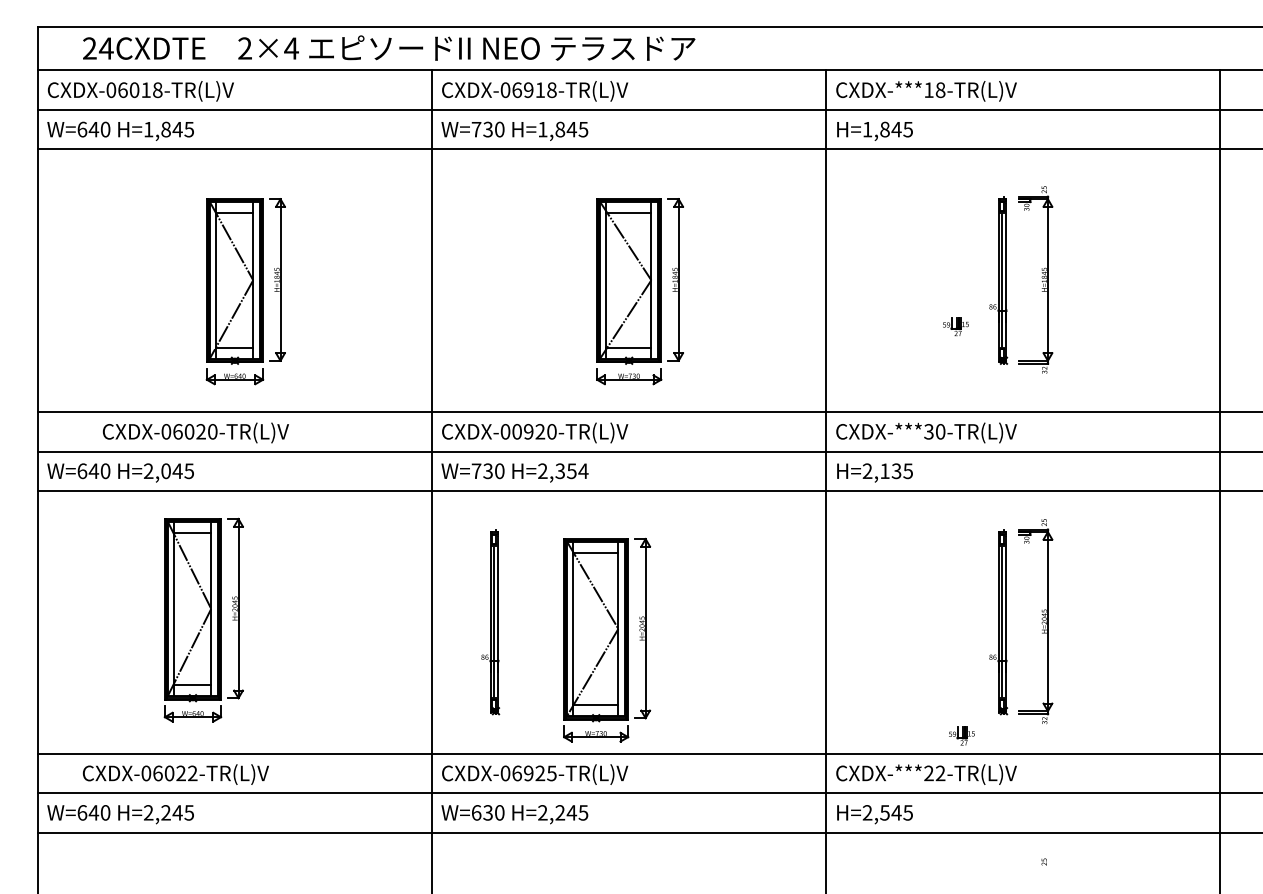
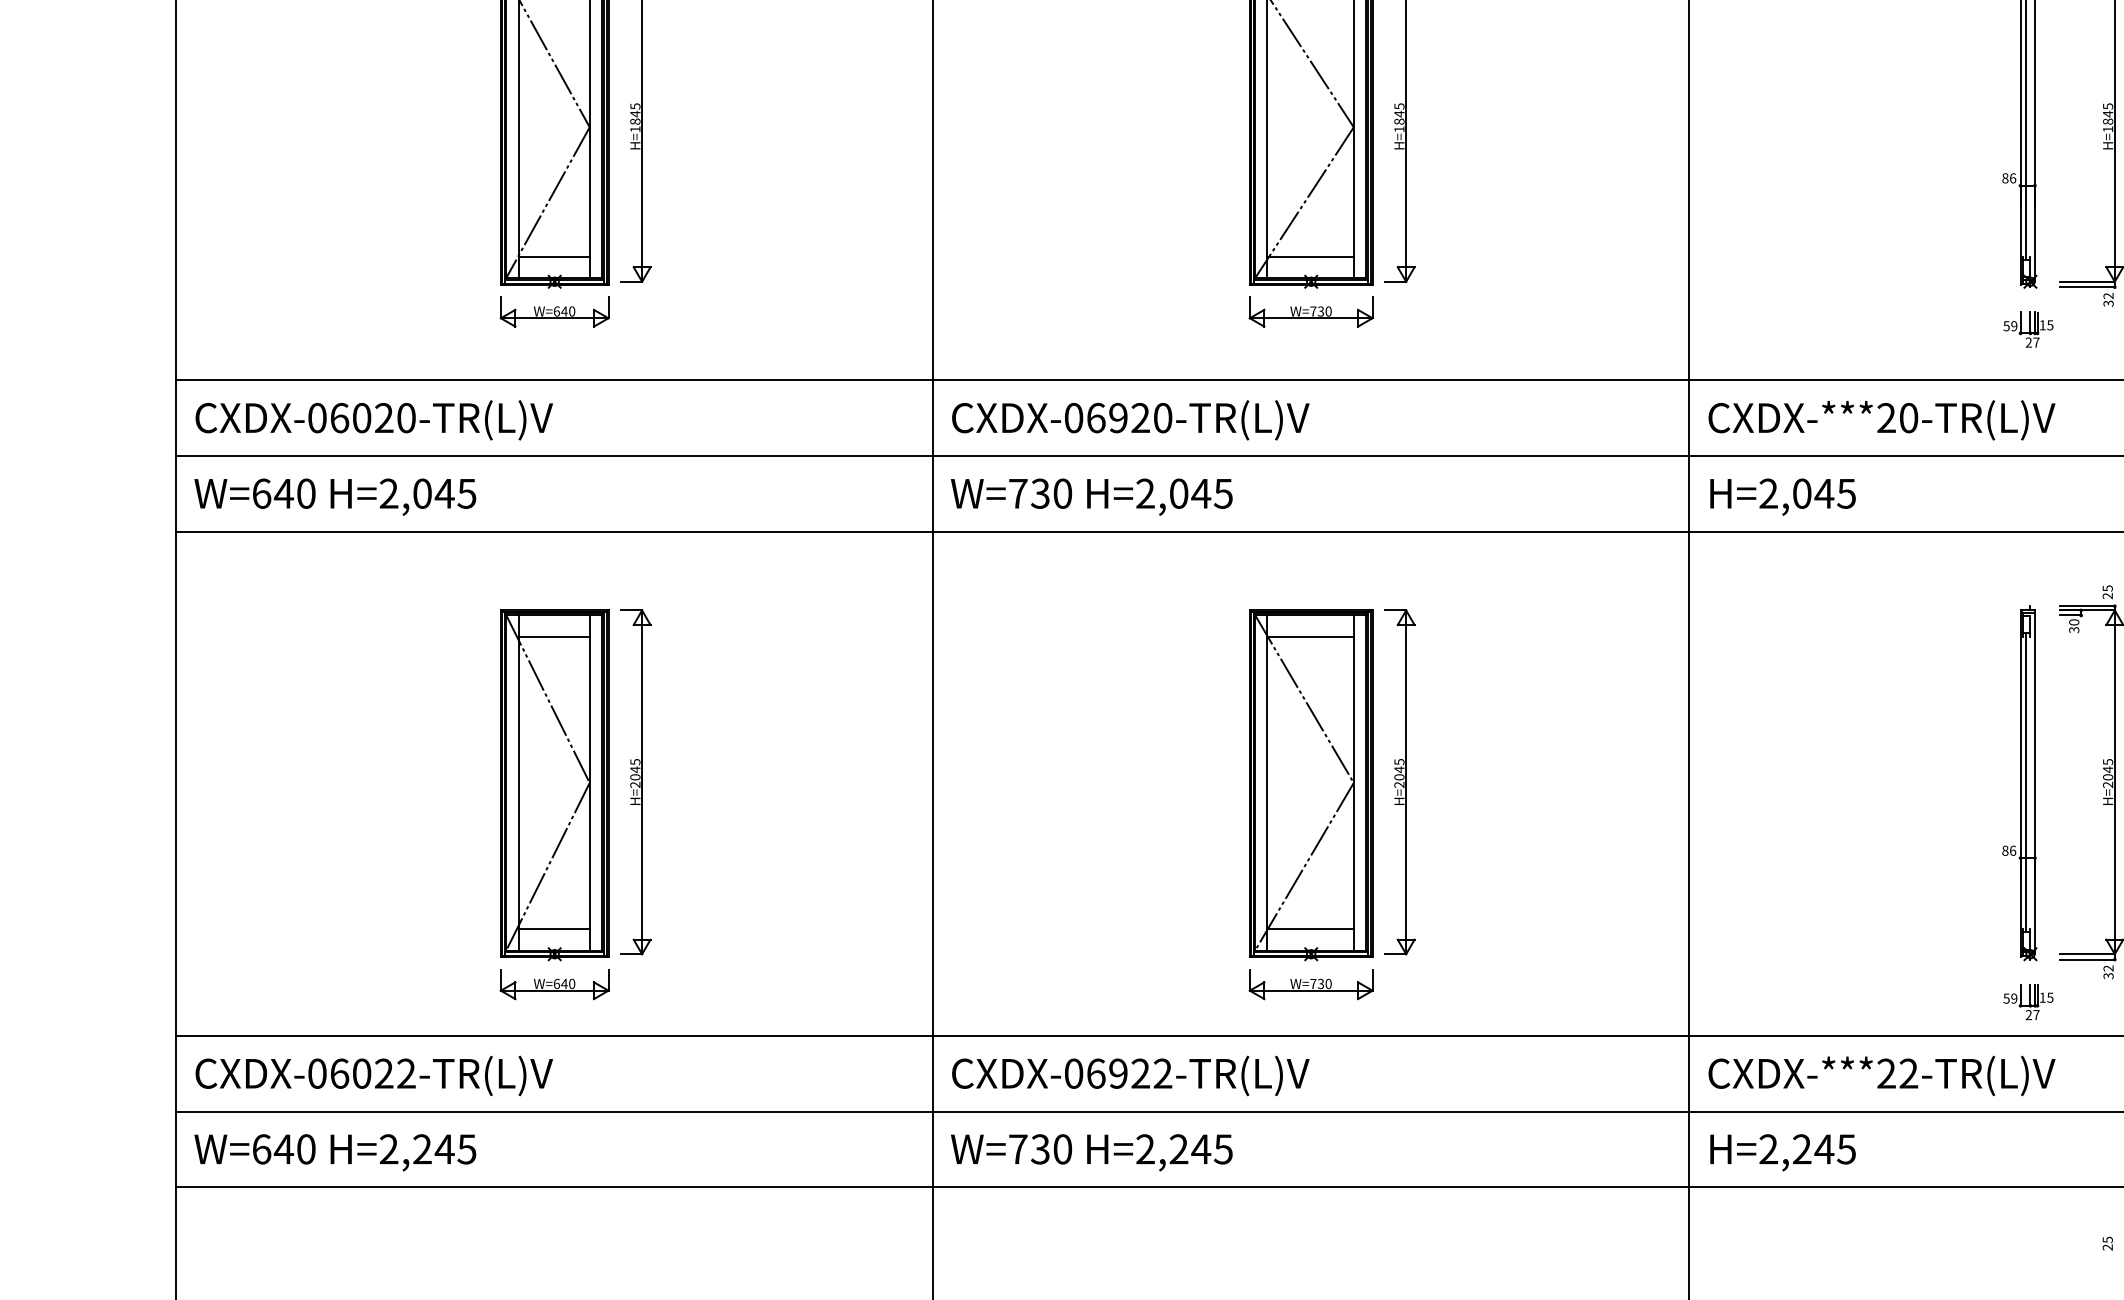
part: (955, 326) -> (2027, 329), moved
text: (517, 431) -> (1096, 417), CXDX-00920-TR(L)V -> CXDX-06920-TR(L)V
text: (928, 431) -> (1885, 417), CXDX-***30-TR(L)V -> CXDX-***20-TR(L)V
text: (195, 432) -> (373, 419), moved
text: (571, 471) -> (1200, 494), H=2,354 -> H=2,045
text: (890, 471) -> (1812, 494), H=2,135 -> H=2,045
part: (203, 619) -> (574, 803), moved
part: (490, 622) -> (1045, 784), removed
part: (607, 639) -> (1332, 803), moved
part: (961, 735) -> (2027, 1000), moved
text: (551, 773) -> (1162, 1073), CXDX-06925-TR(L)V -> CXDX-06922-TR(L)V
text: (175, 774) -> (373, 1075), moved
text: (476, 812) -> (1018, 1148), W=630 -> W=730
text: (884, 812) -> (1801, 1148), H=2,545 -> H=2,245

